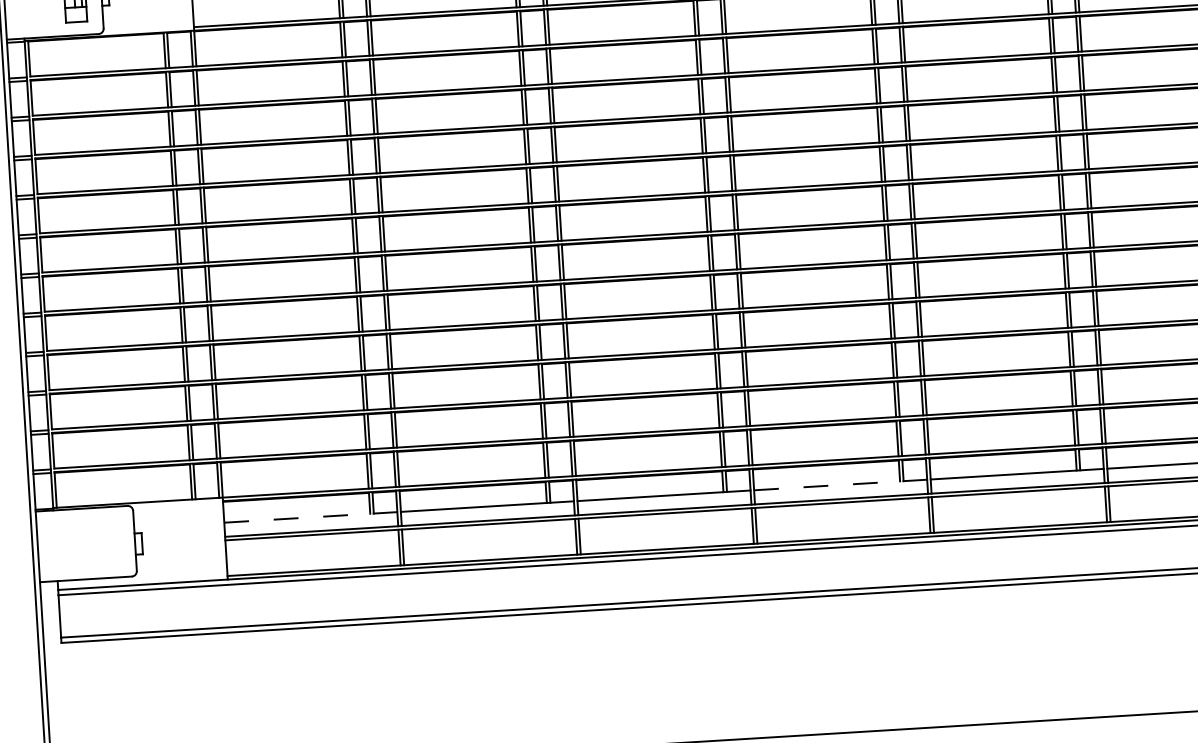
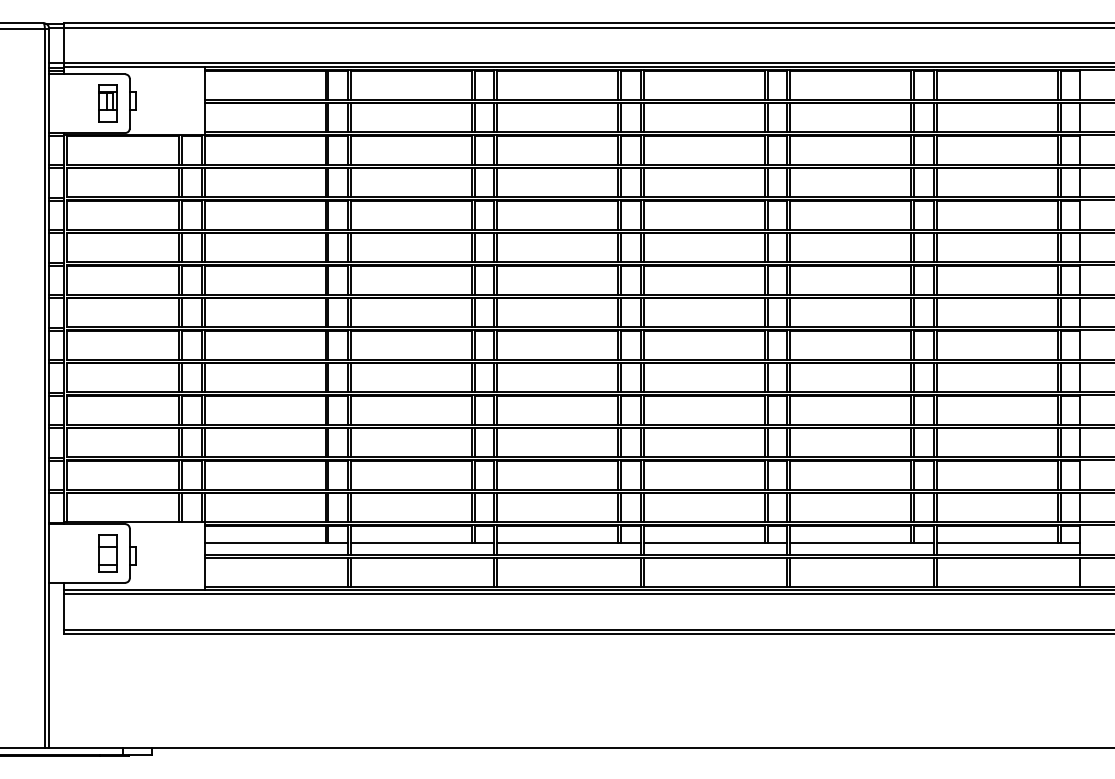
line: (840, 484) -> (715, 542), dashed -> solid
line: (311, 516) -> (276, 542), dashed -> solid
part: (108, 542) -> (107, 553), added

